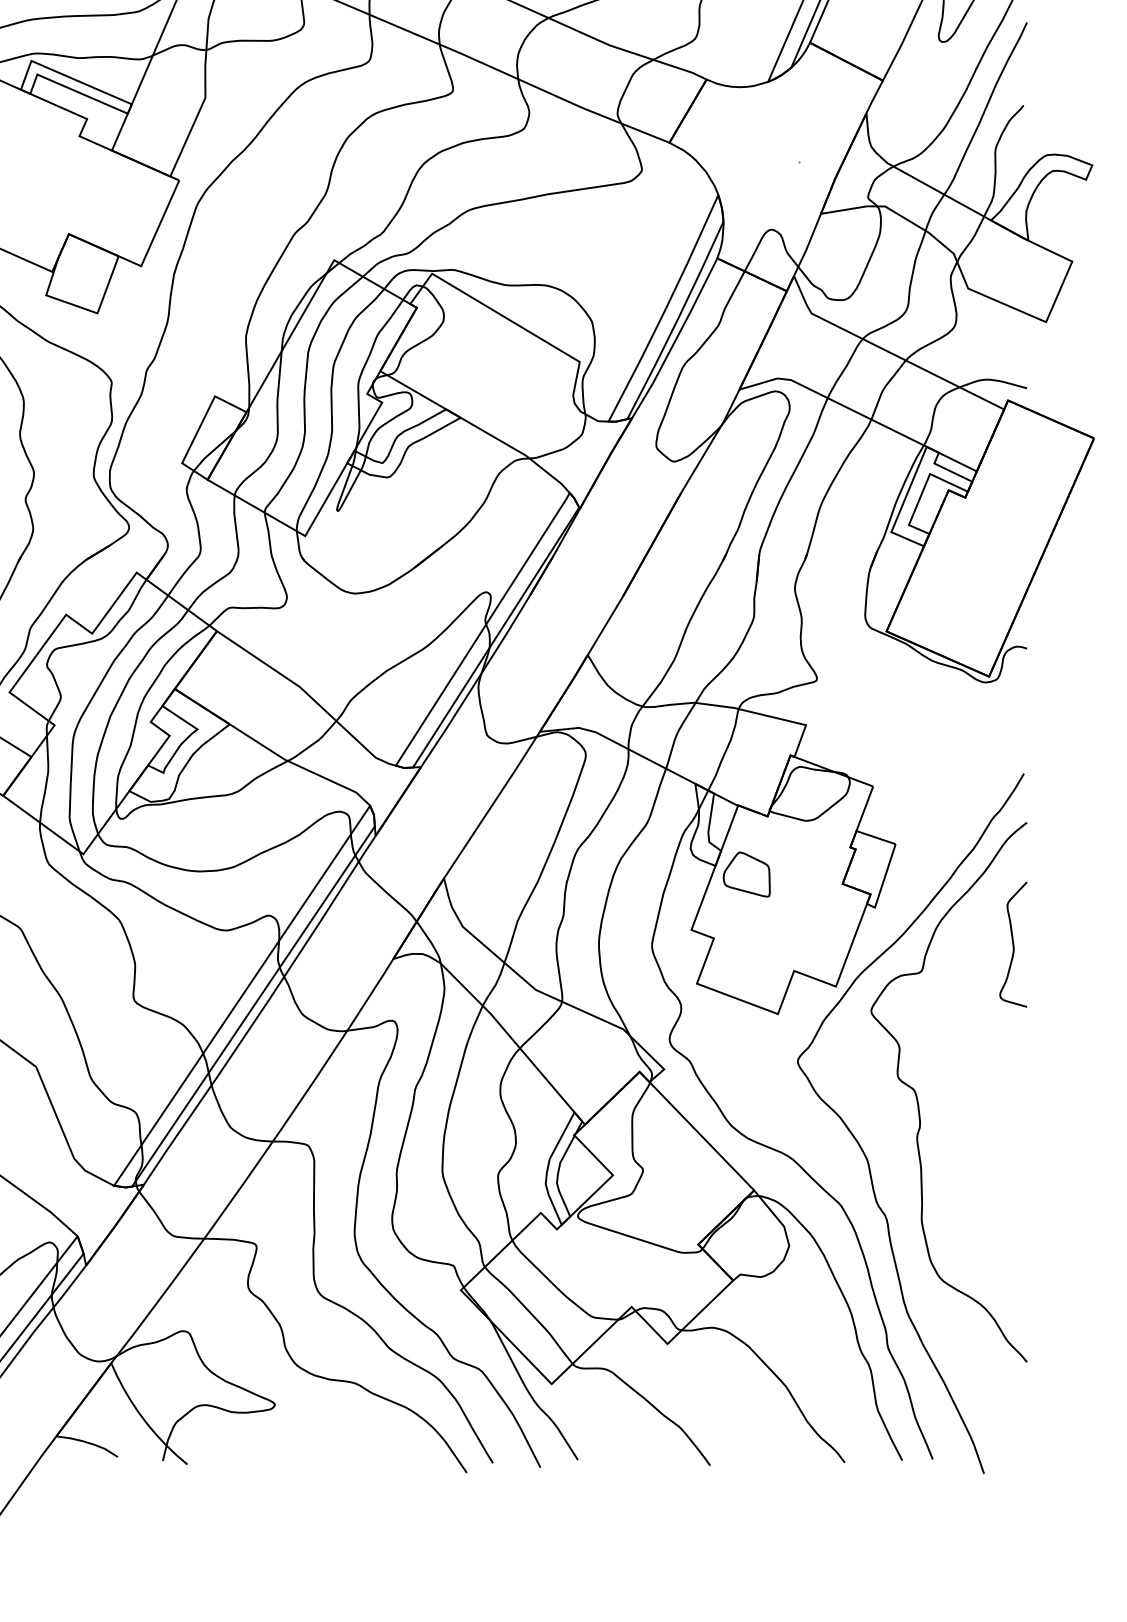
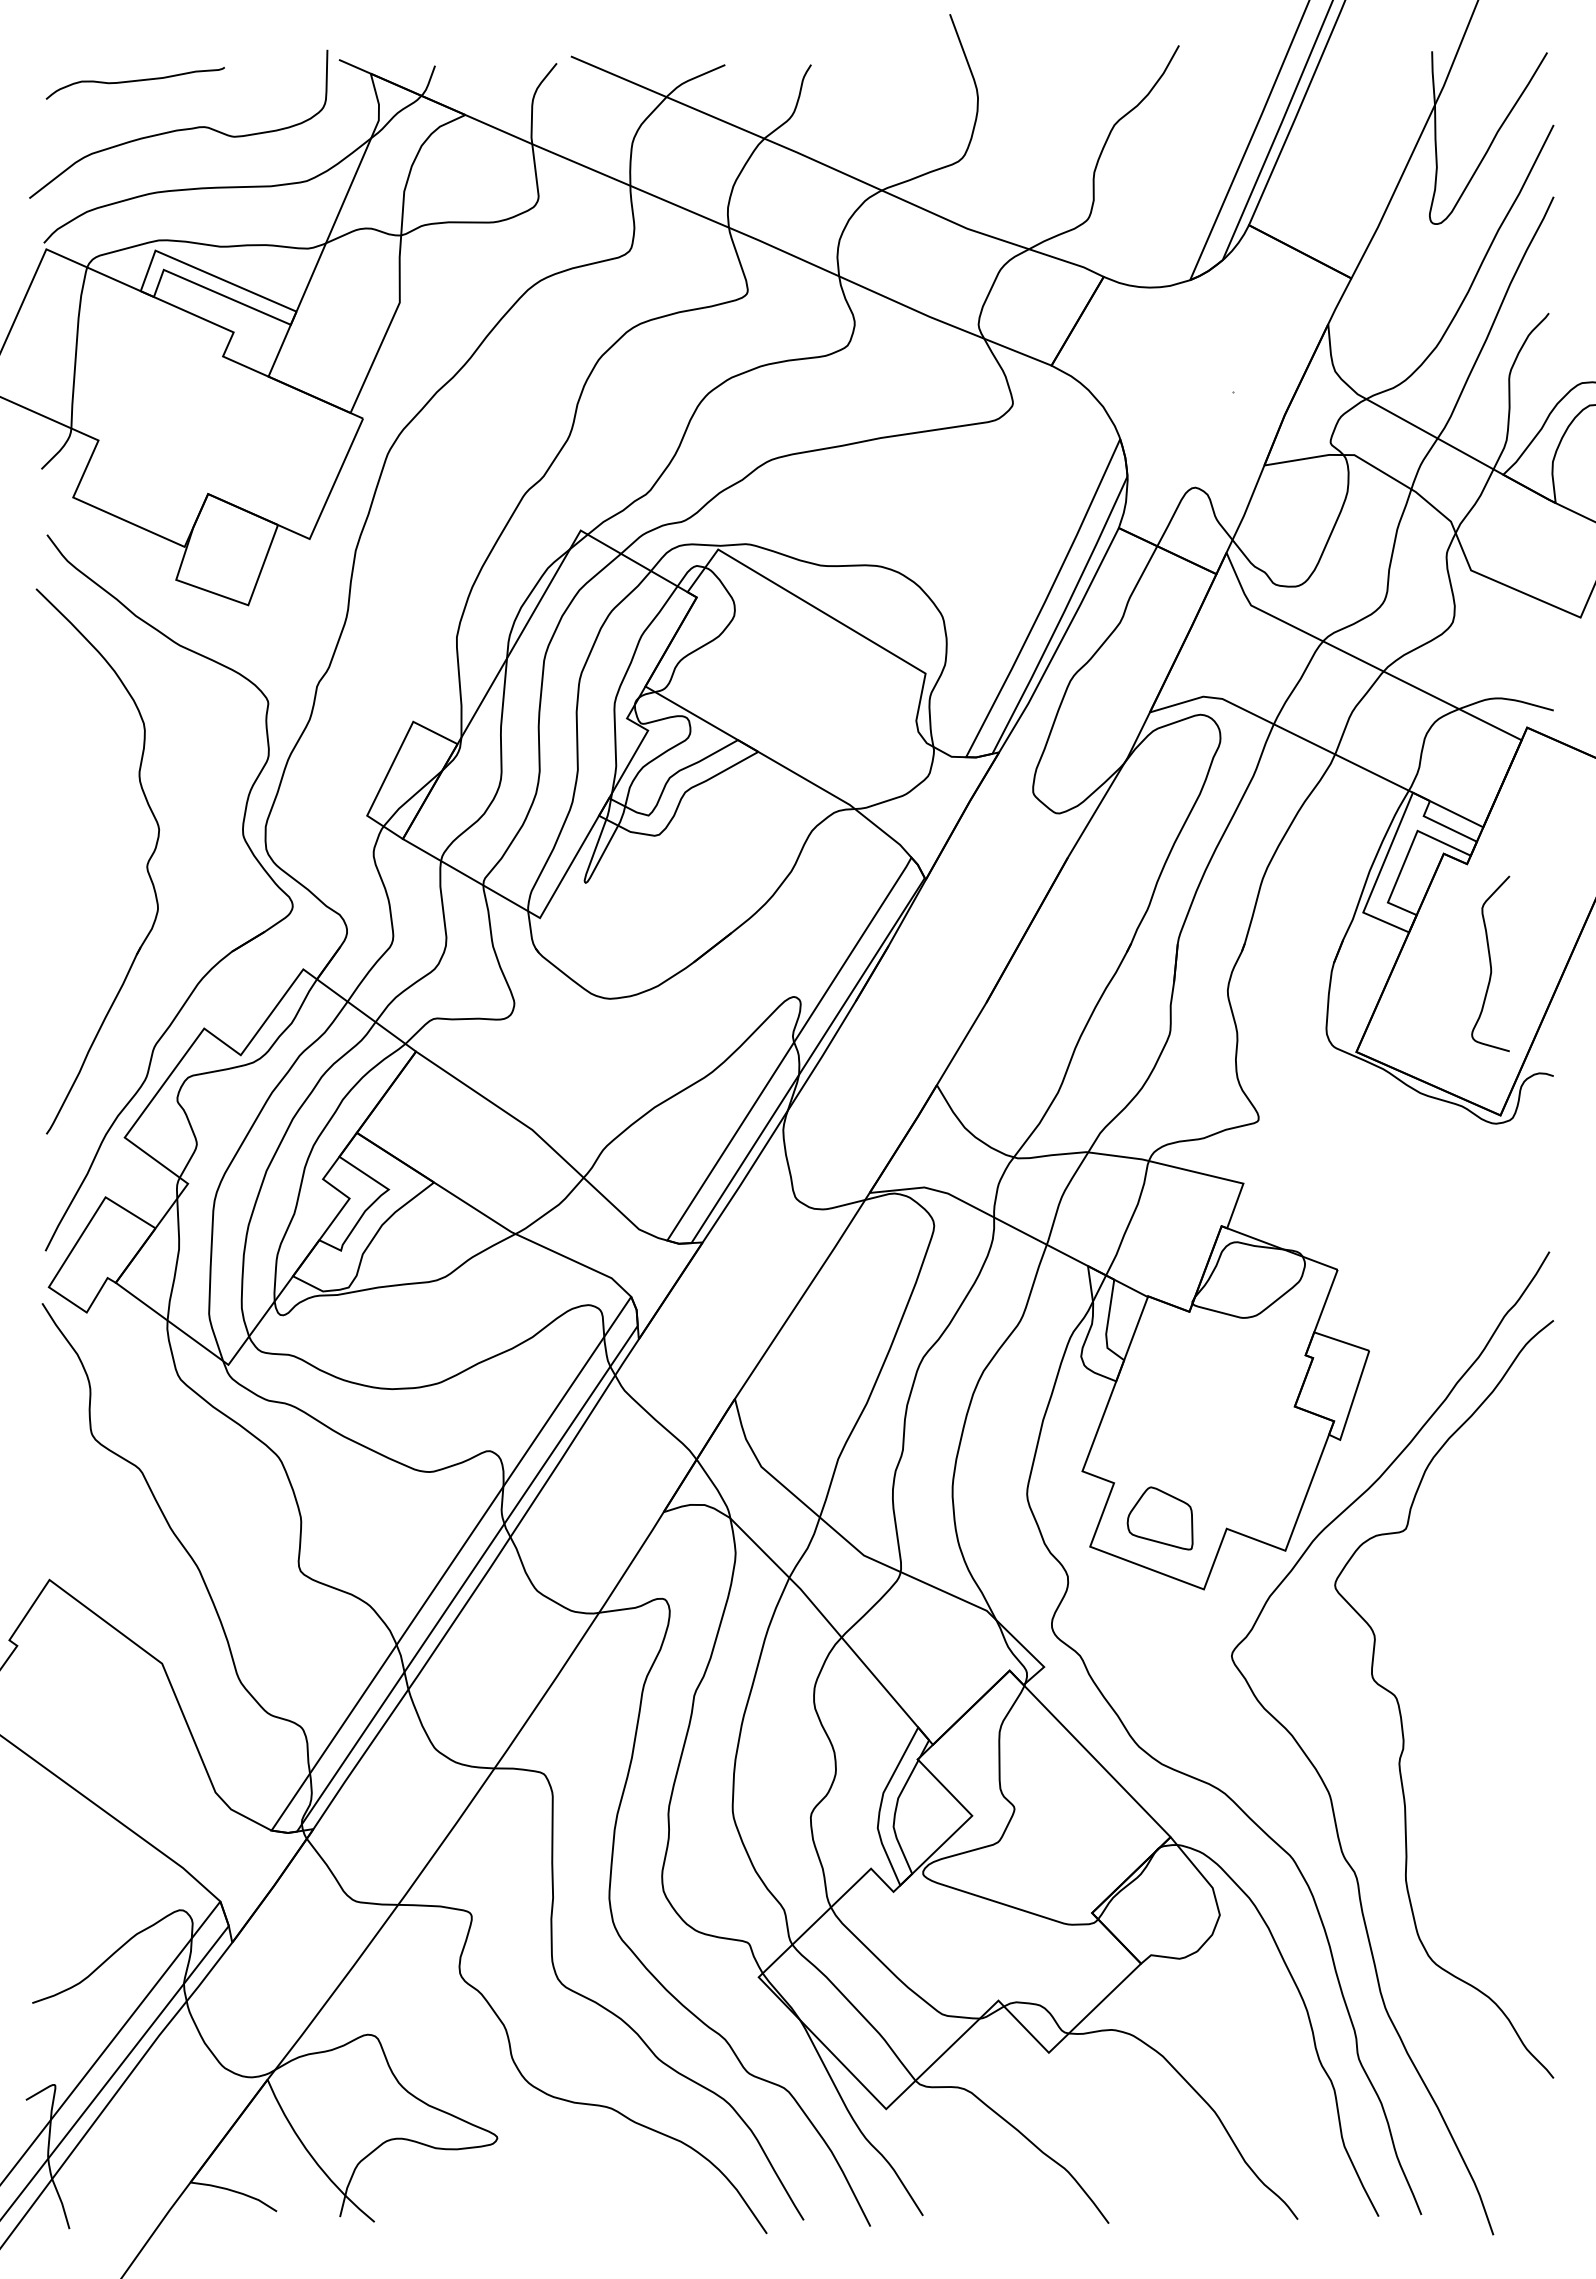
part: (746, 874) -> (1159, 1518), moved
curve: (1013, 944) -> (1490, 963), moved

